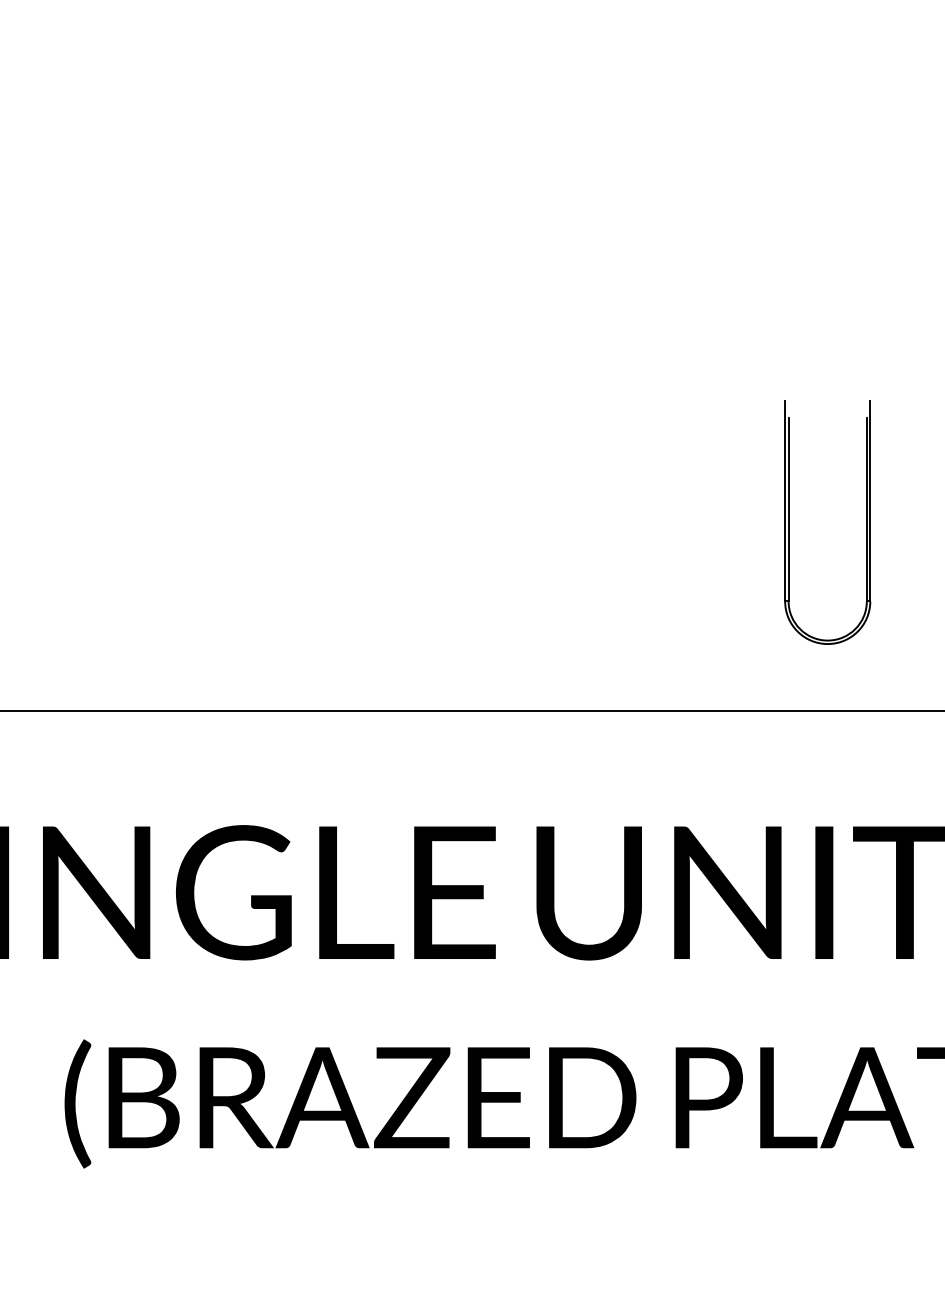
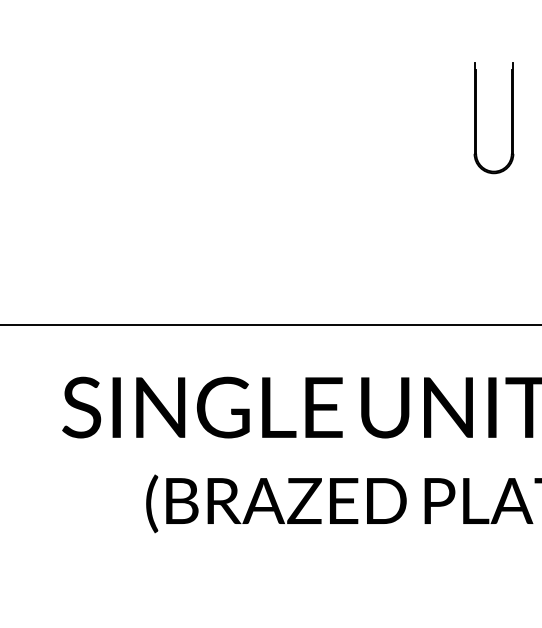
part: (789, 523) -> (476, 118), moved

